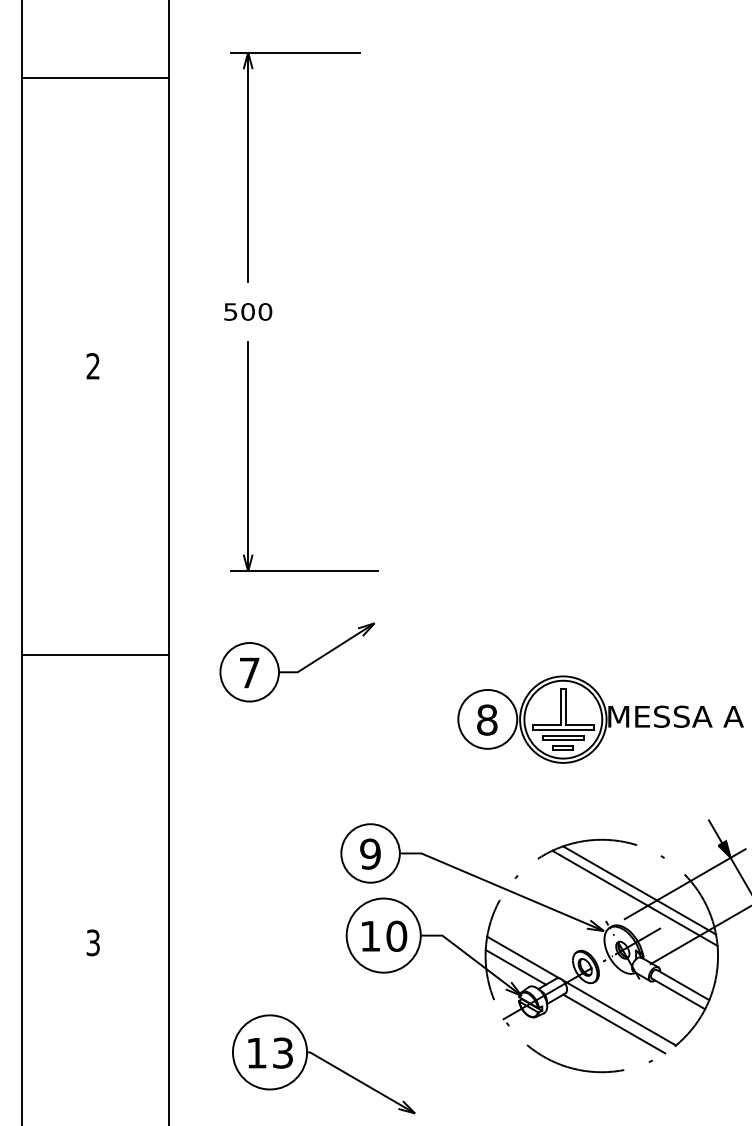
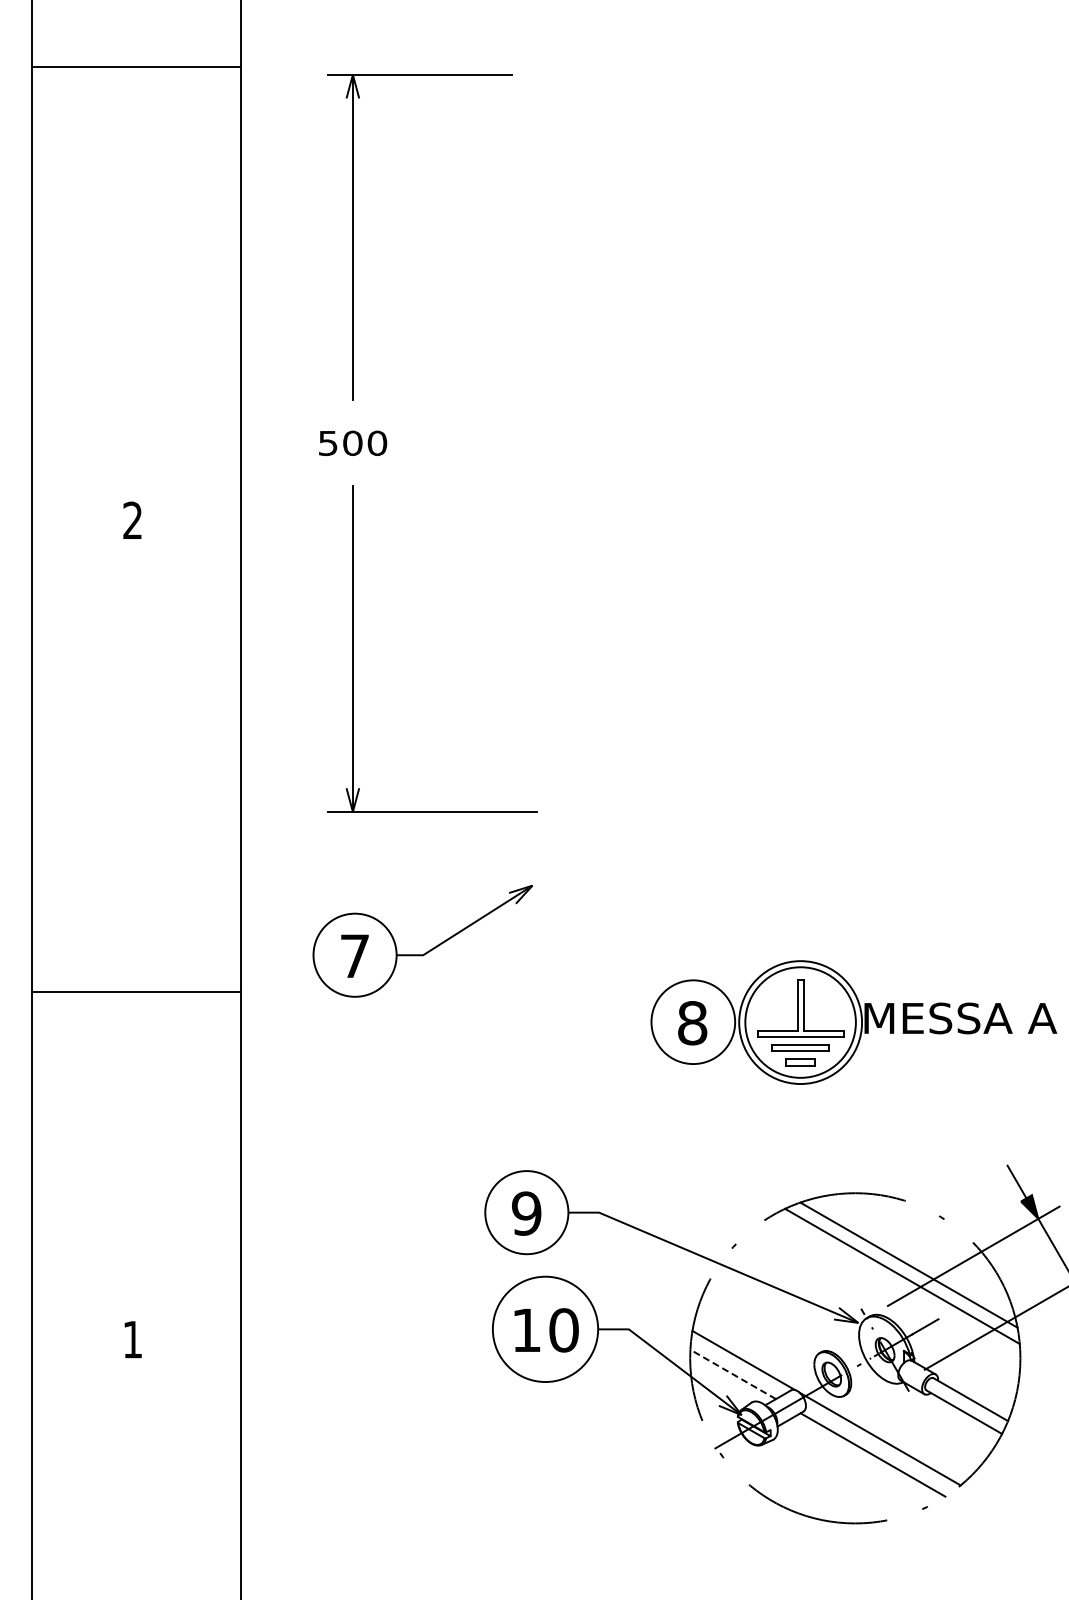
line: (95, 78) -> (135, 67), moved
line: (95, 654) -> (135, 992), moved
text: (93, 942) -> (132, 1339), 3 -> 1
line: (515, 967) -> (732, 1374), solid -> dashed
part: (323, 1063) -> (460, 1511), removed

